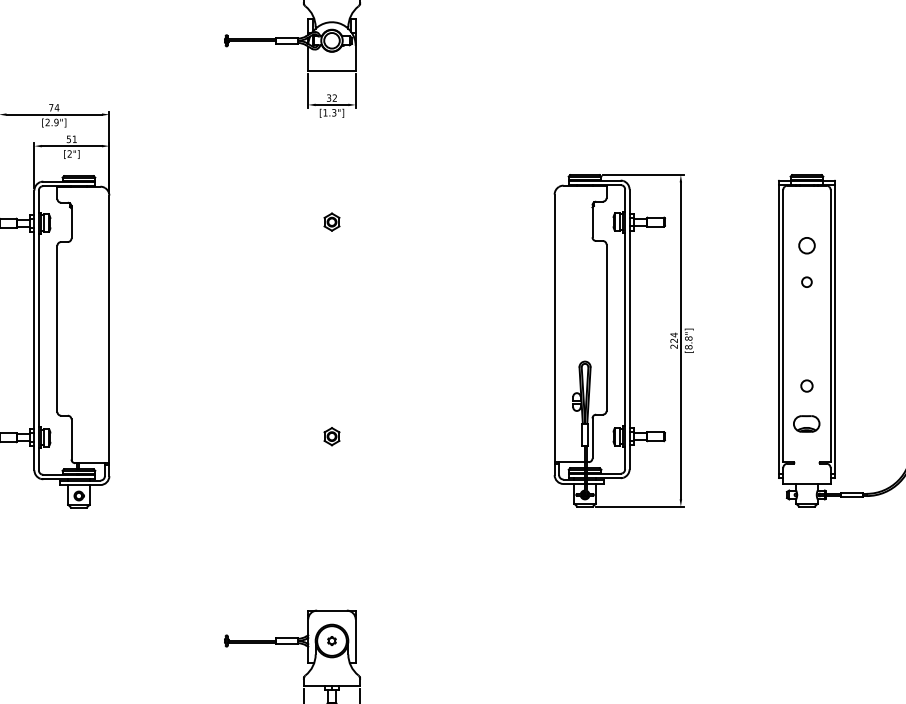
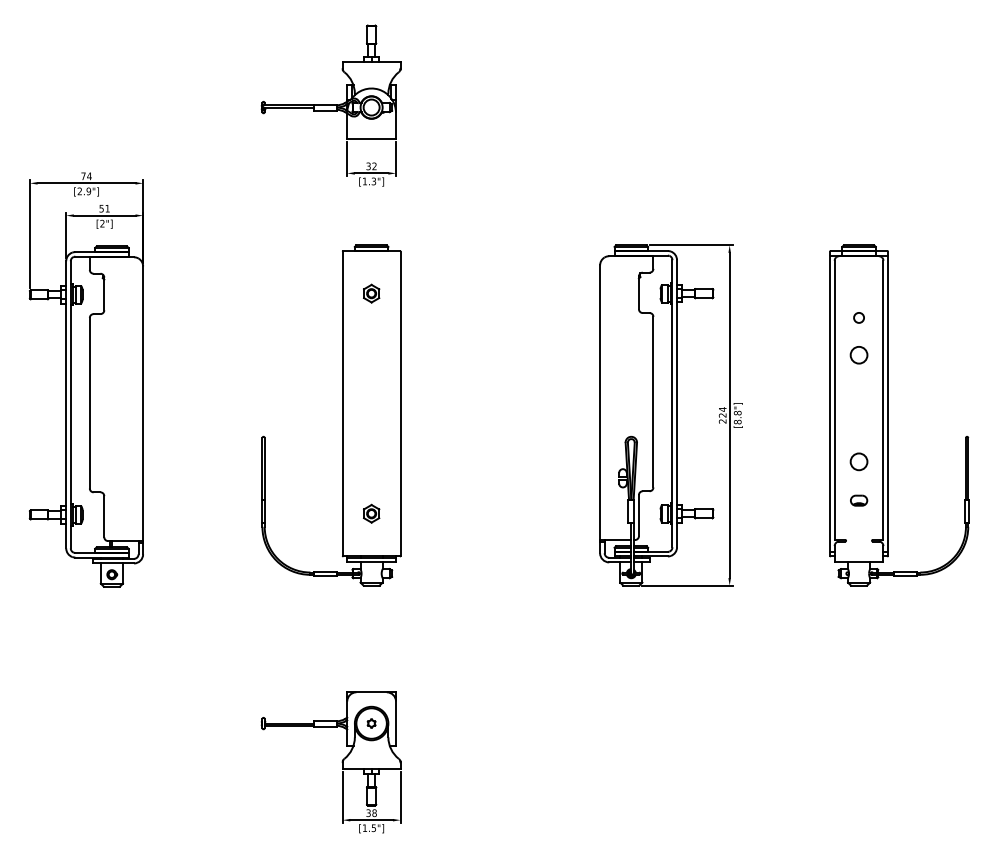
circle: (806, 245) -> (858, 317), size x0.62
circle: (806, 282) -> (858, 355), size x1.67
part: (303, 340) -> (342, 415), added
circle: (806, 385) -> (858, 461), size x1.43
part: (807, 423) -> (859, 500), size x0.62

